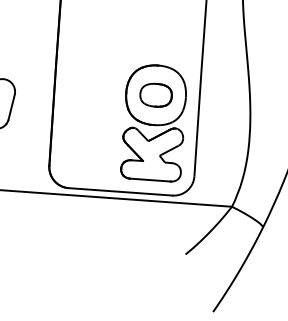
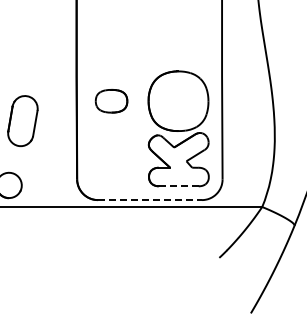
part: (156, 95) -> (111, 101), moved
line: (149, 180) -> (178, 186), solid -> dashed
line: (120, 192) -> (149, 200), solid -> dashed

